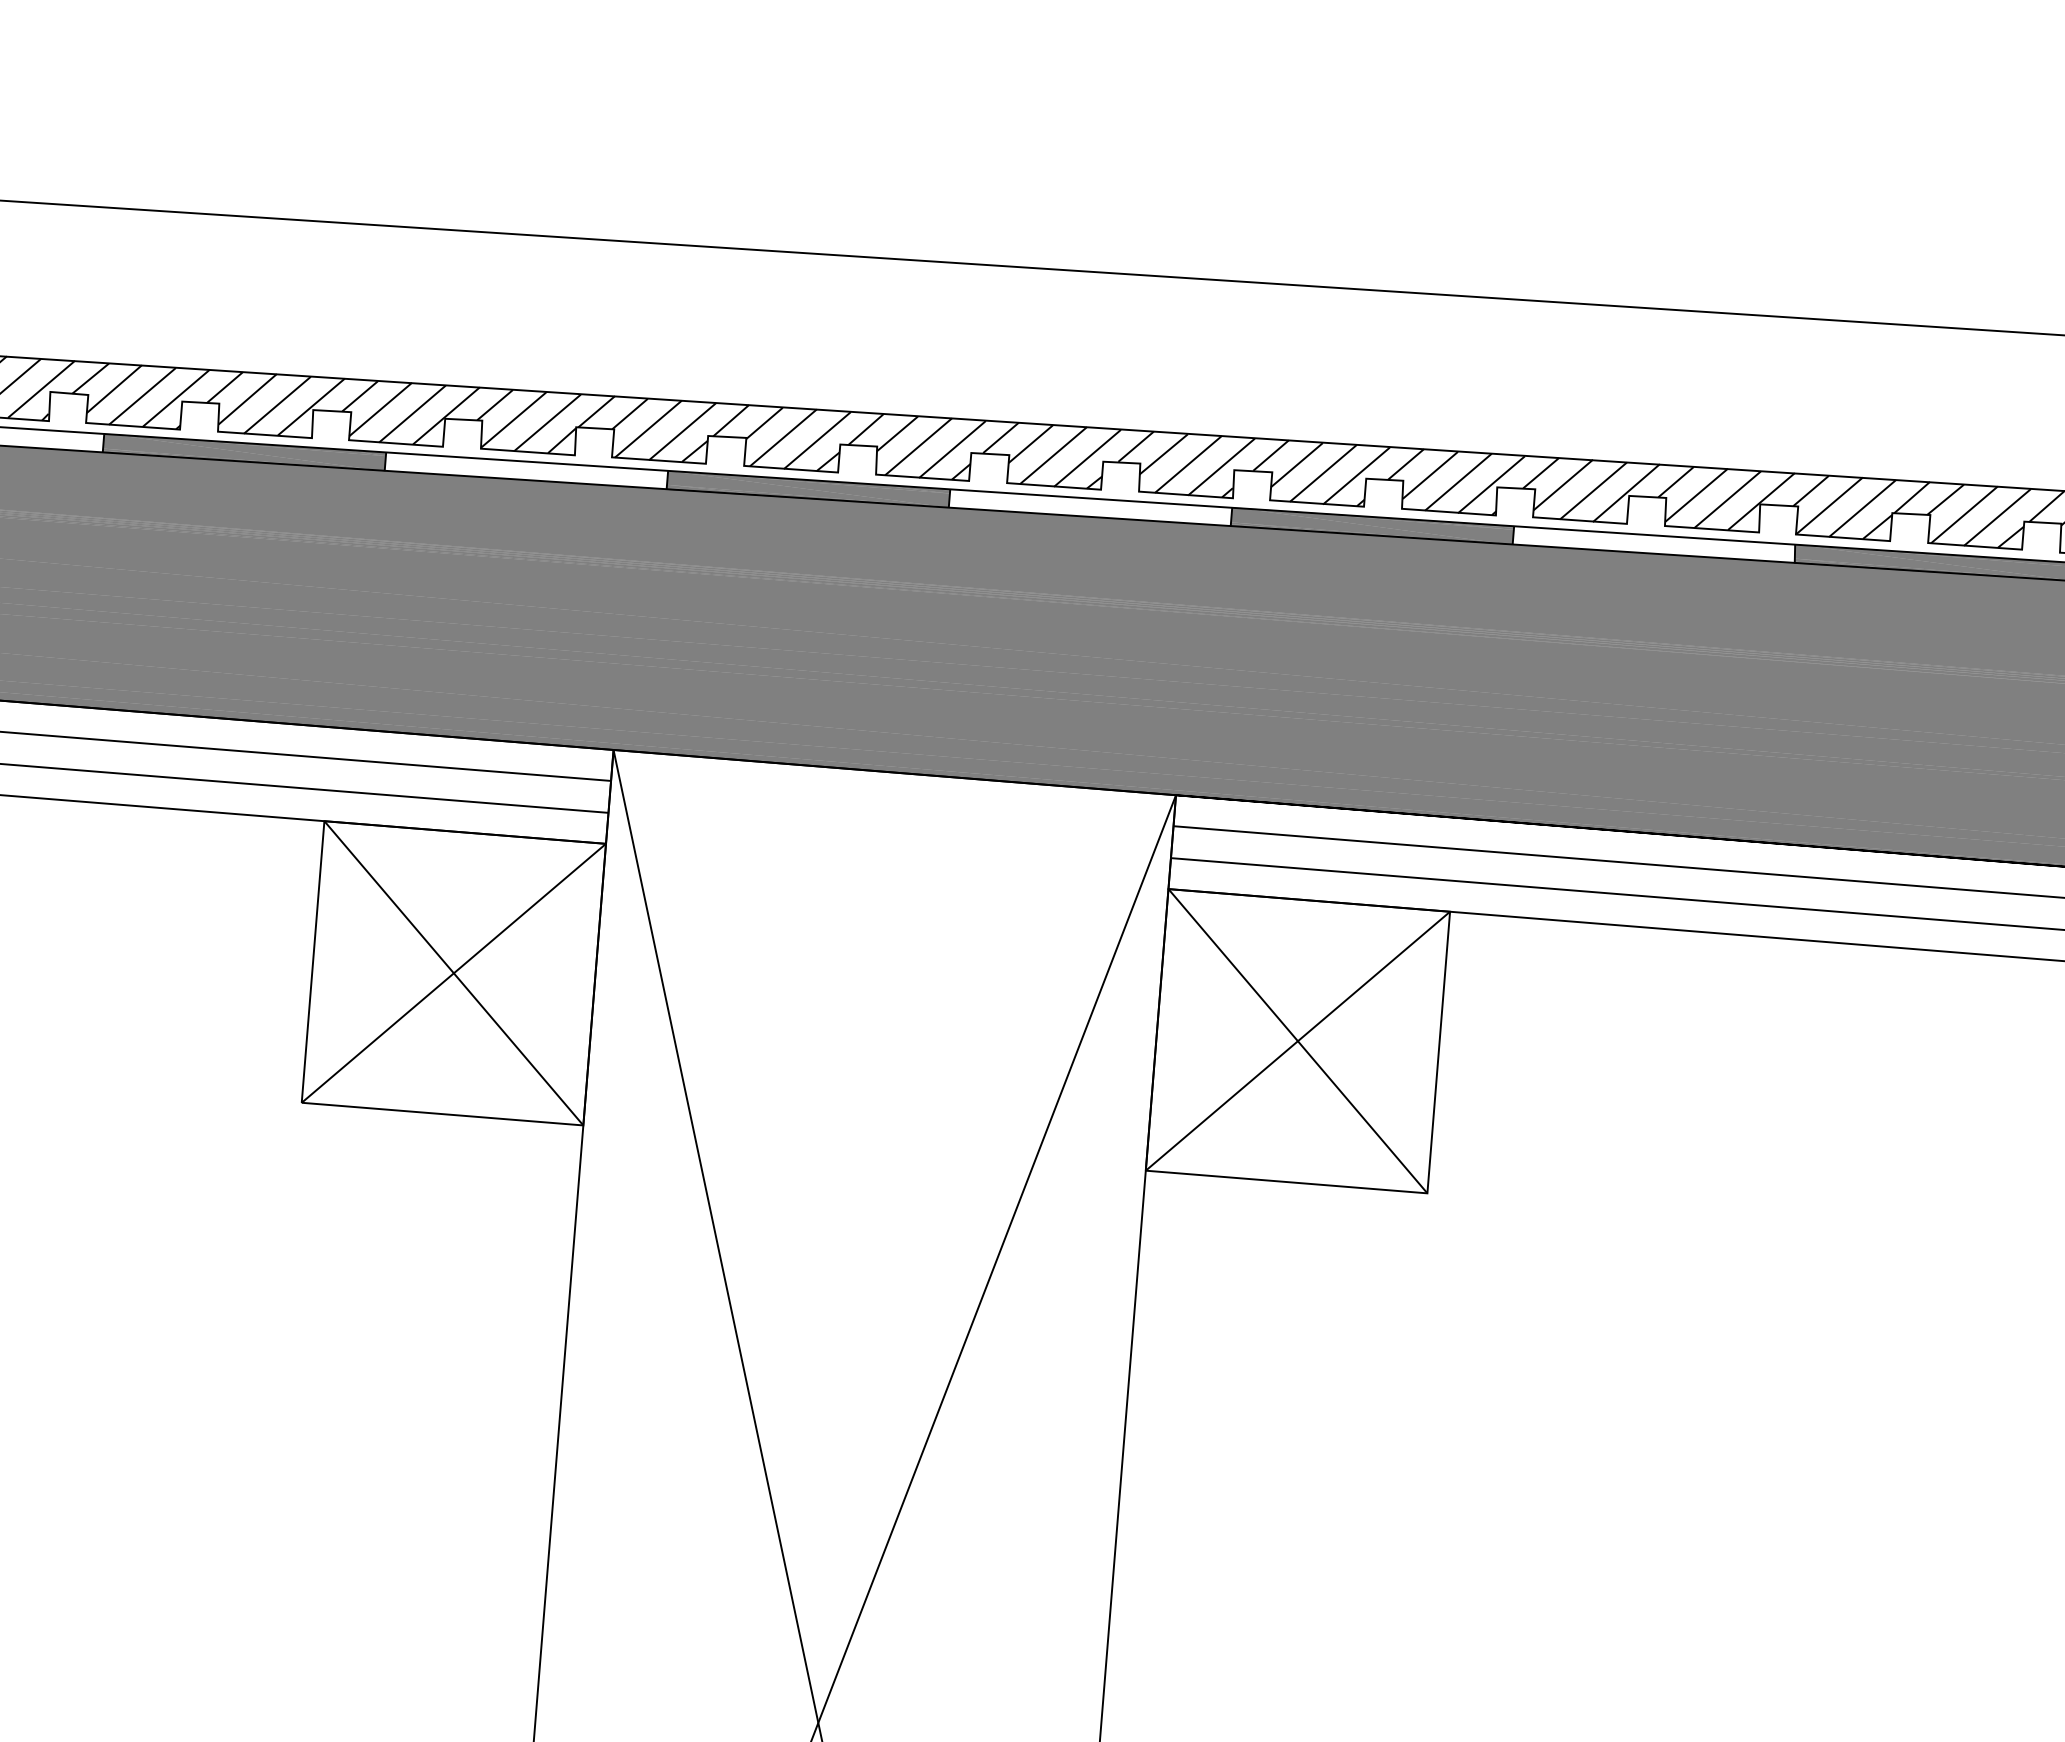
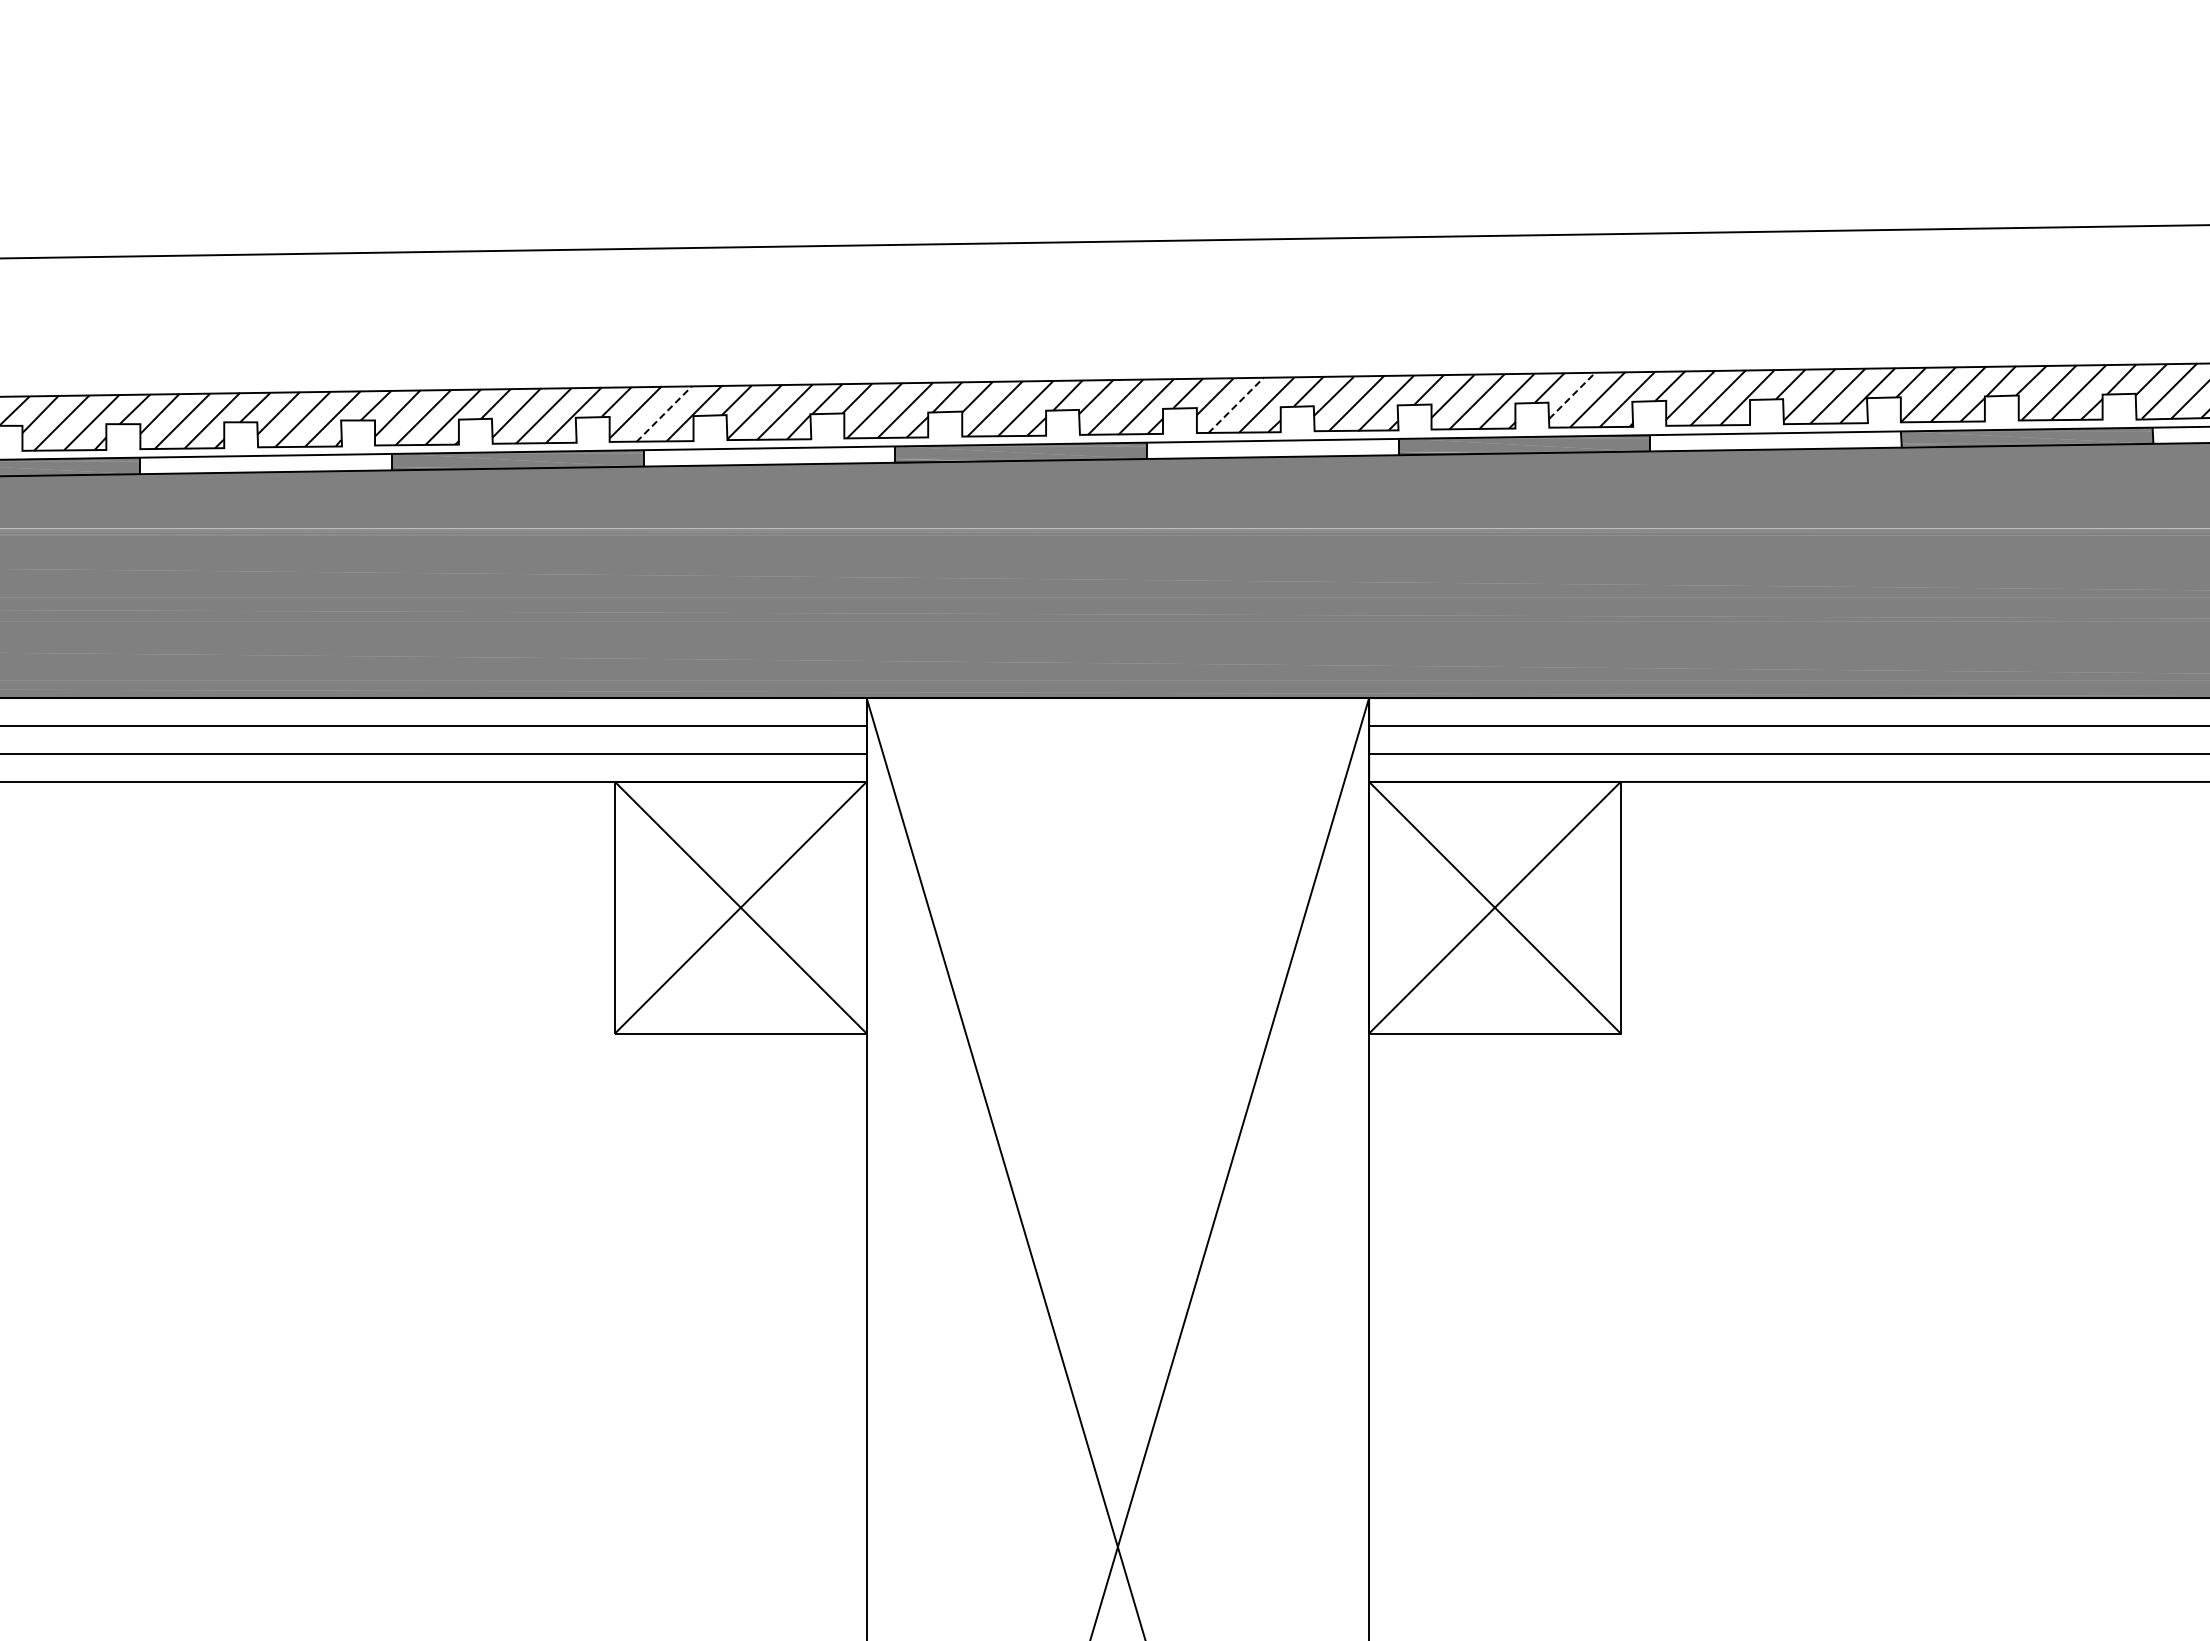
line: (412, 413) -> (664, 413), solid -> dashed
line: (1053, 455) -> (1236, 405), solid -> dashed
line: (1430, 474) -> (1572, 395), solid -> dashed

